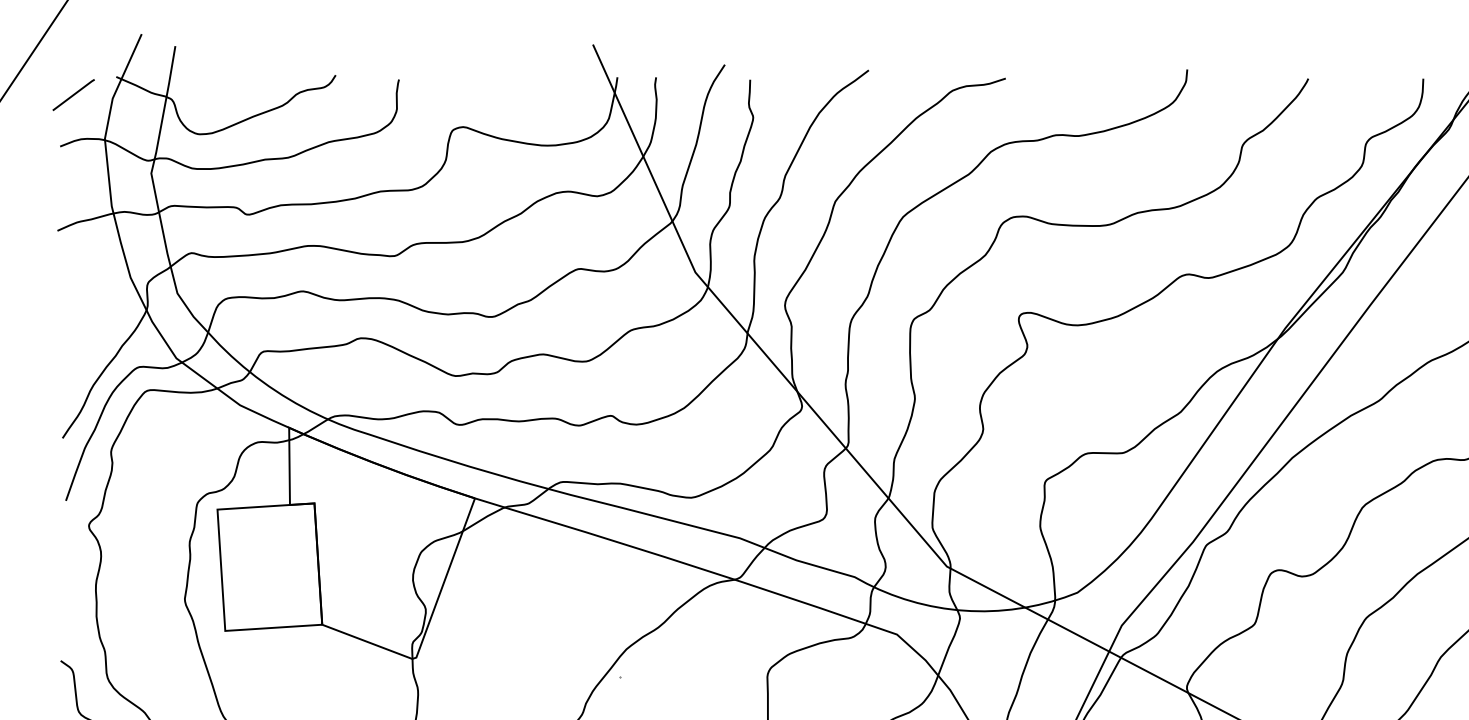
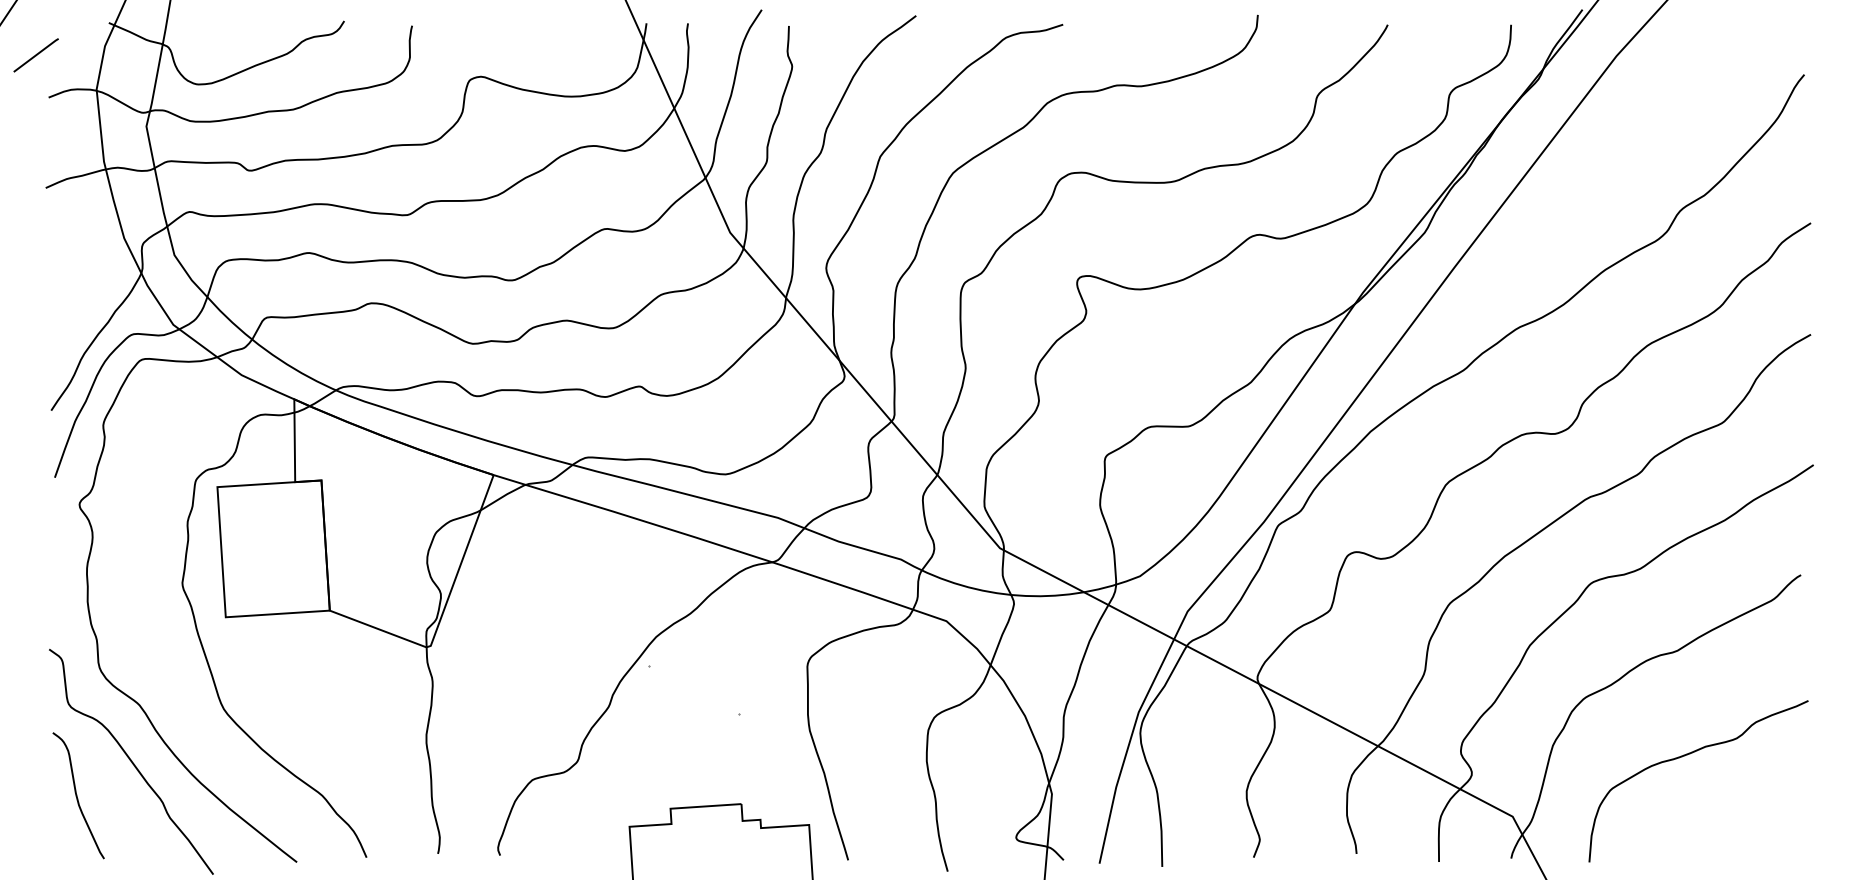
line: (73, 95) -> (35, 55), moved

